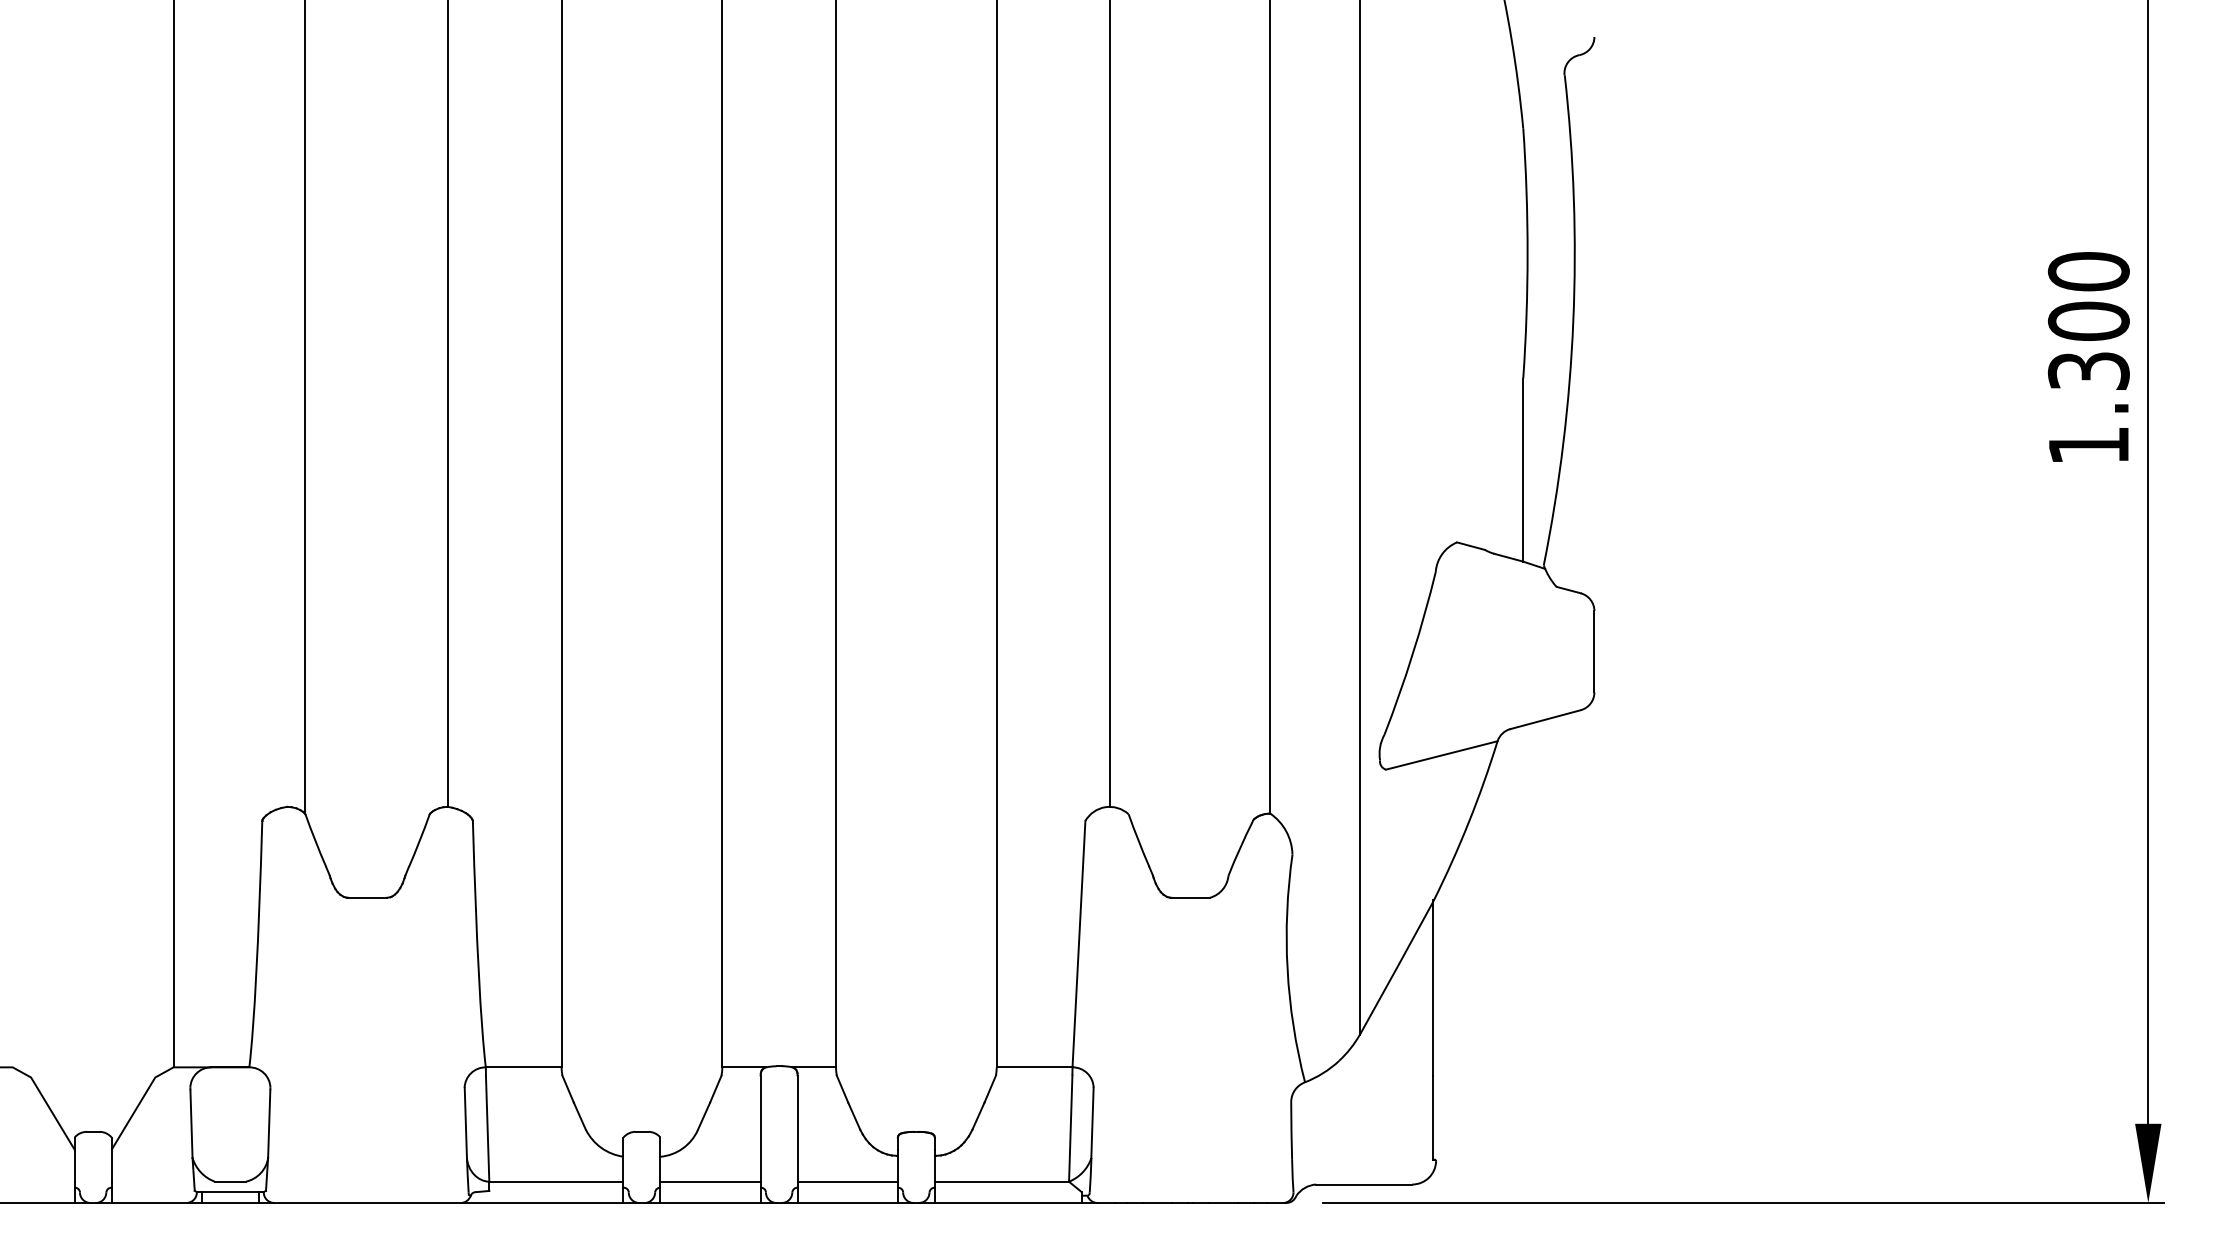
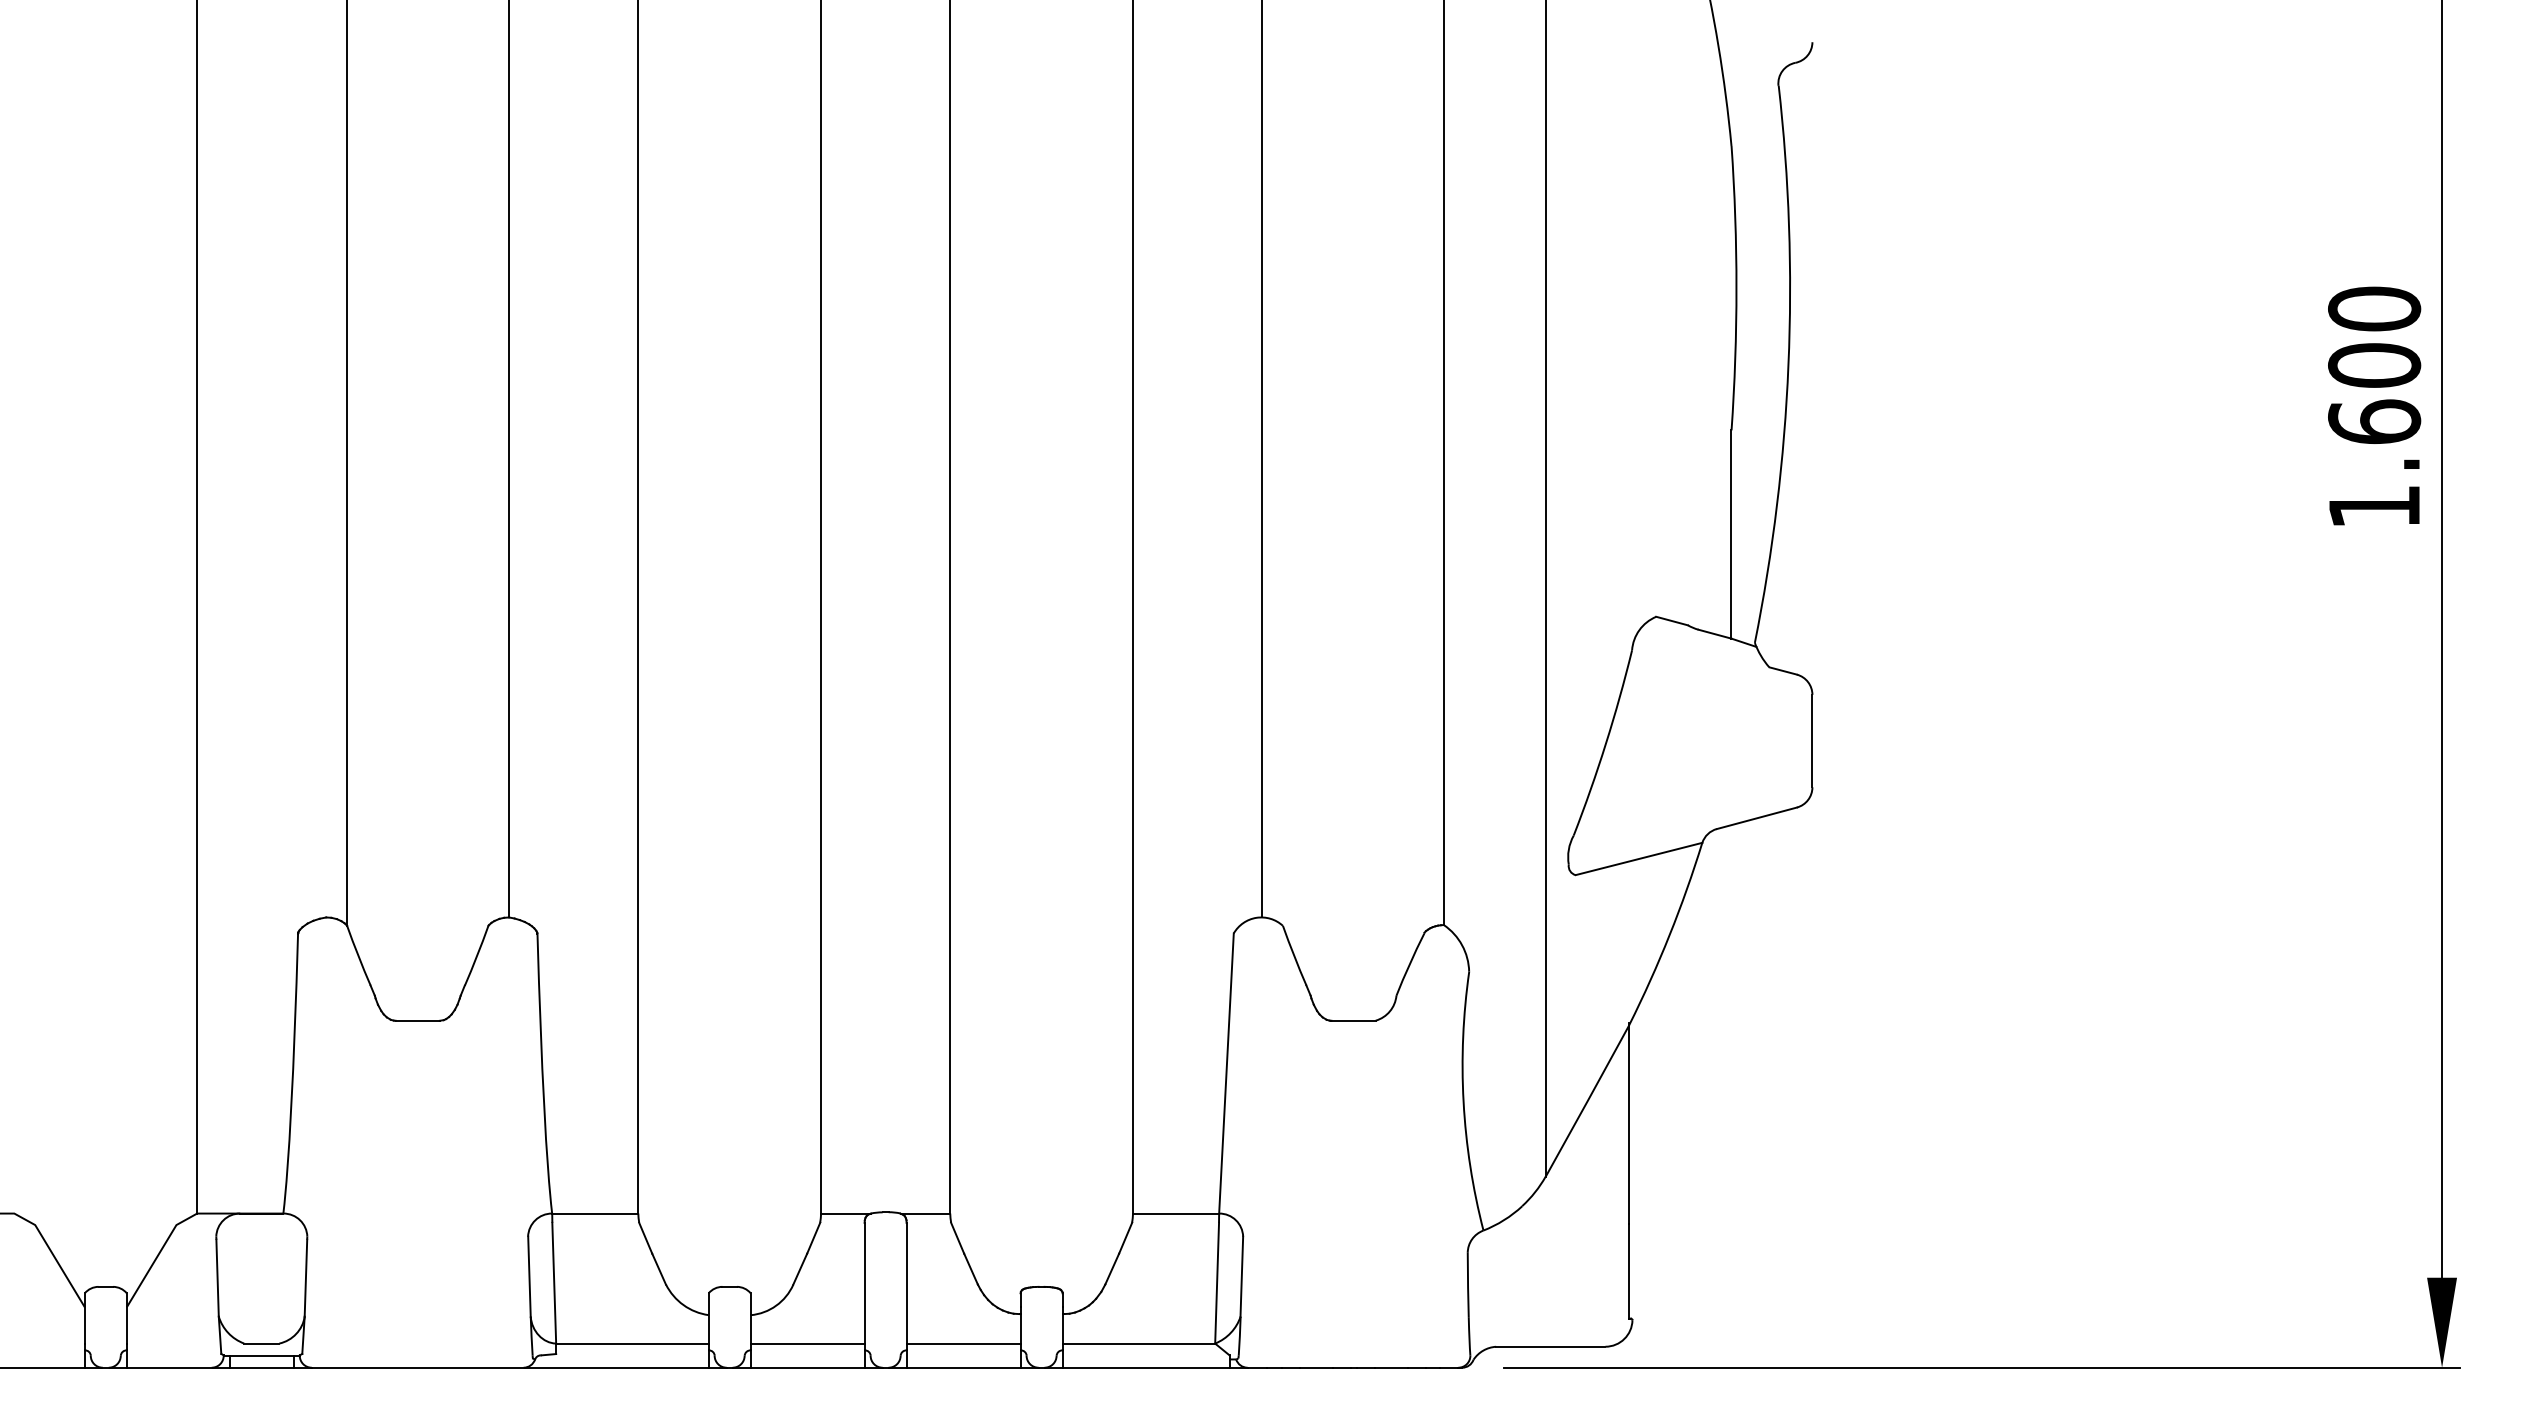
text: (2088, 370) -> (2374, 421), 1.300 -> 1.600

